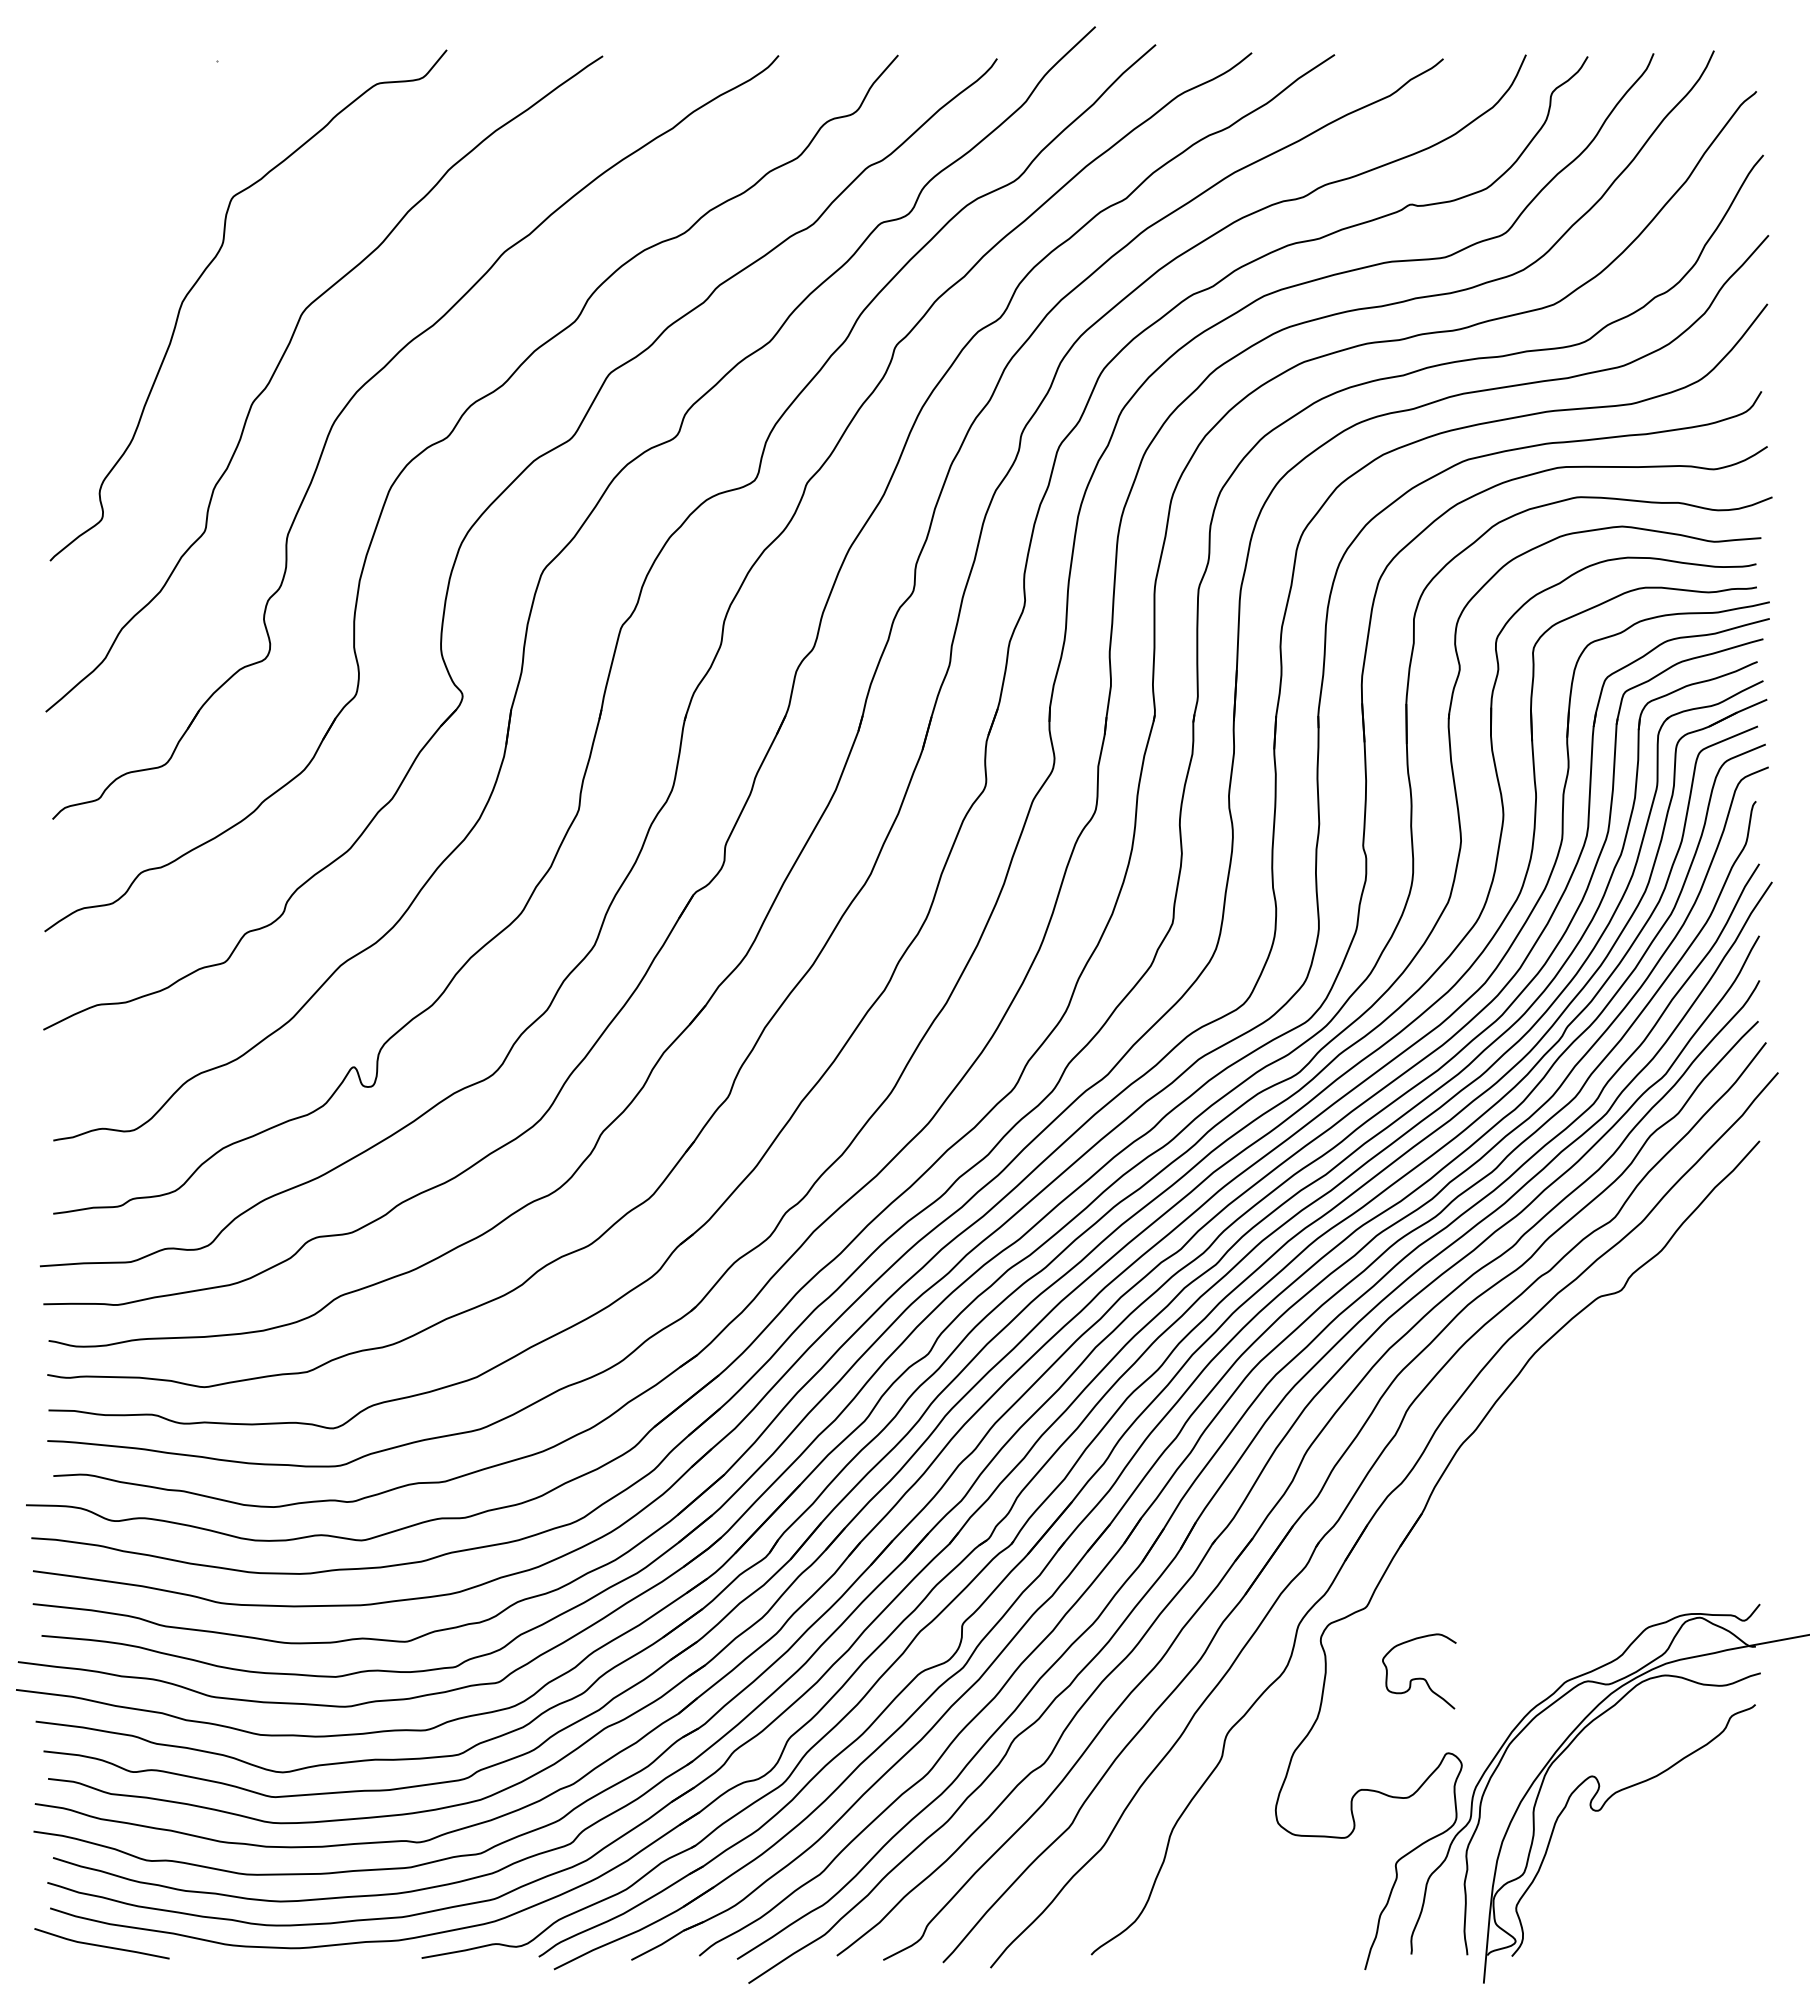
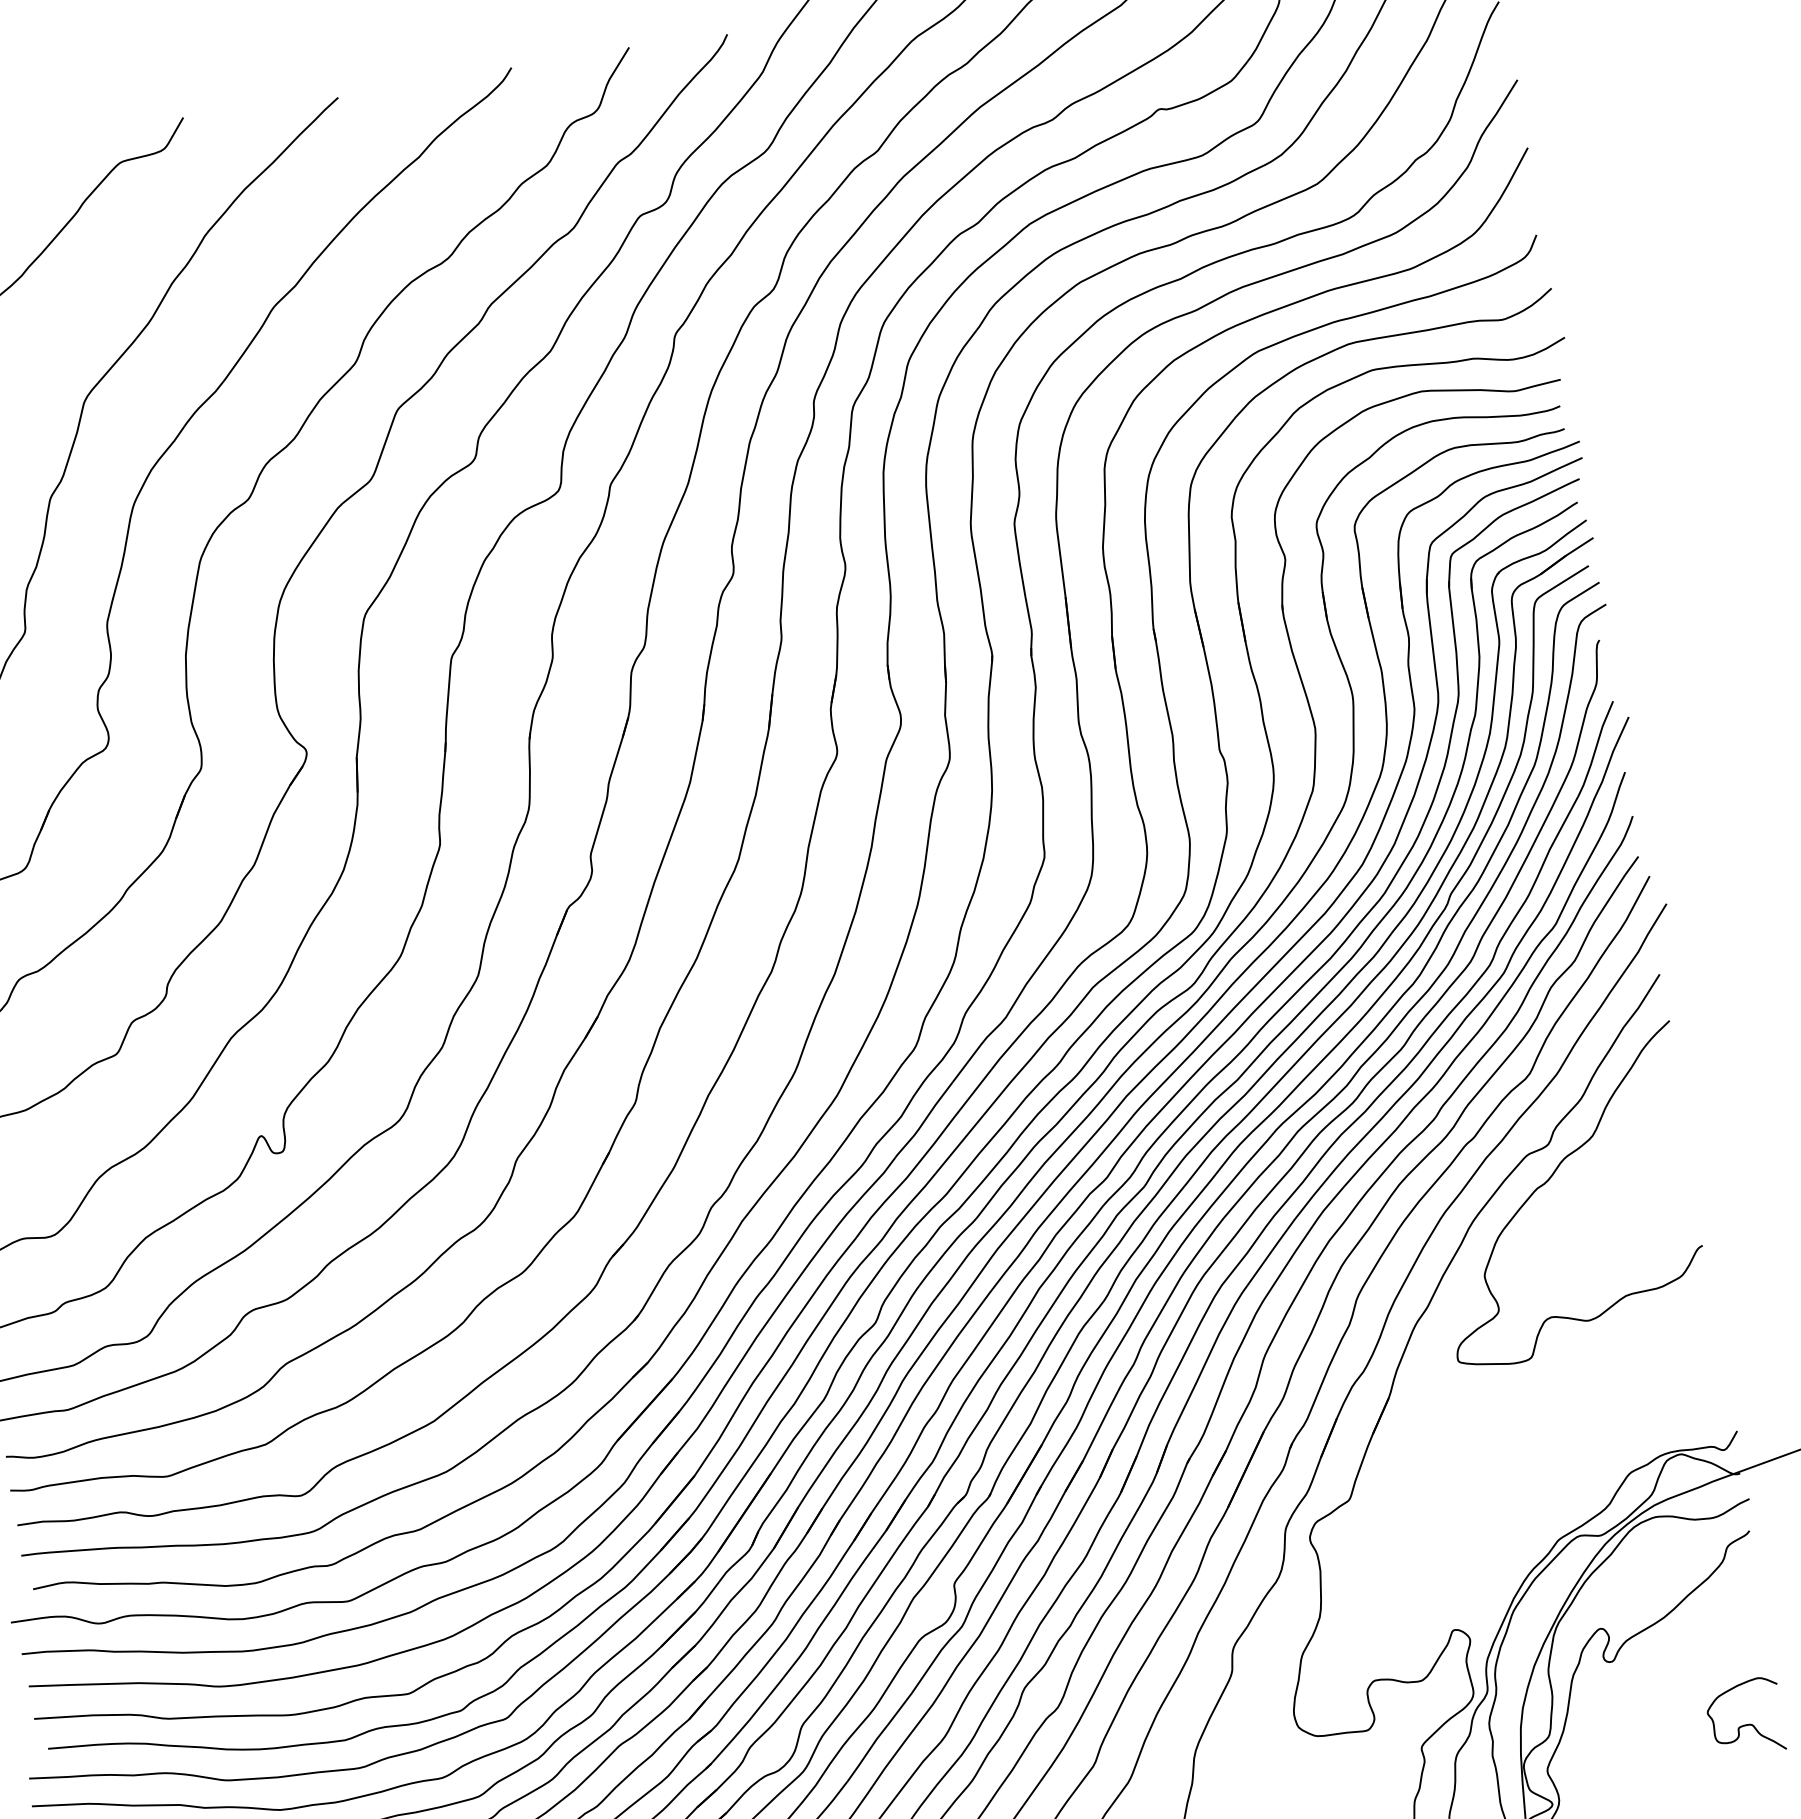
curve: (1614, 1327) -> (1547, 1182), added
curve: (1419, 1677) -> (1746, 1723), moved

